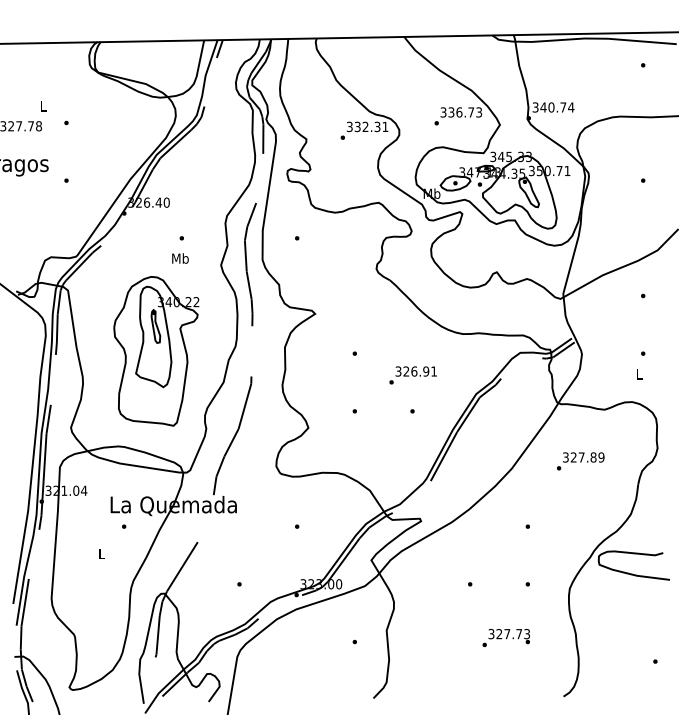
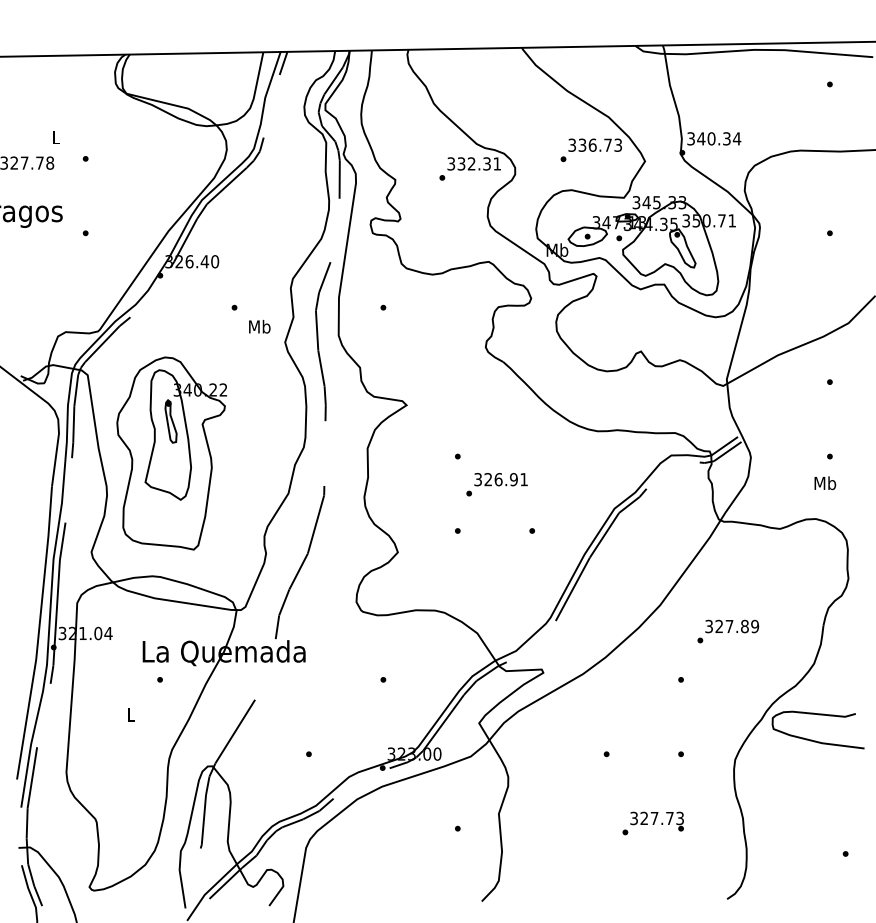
text: (563, 107) -> (726, 138), 340.74 -> 340.34
text: (180, 258) -> (259, 326), moved
part: (156, 351) -> (171, 453), moved
text: (639, 374) -> (825, 483), L -> Mb
text: (412, 375) -> (496, 484), moved
text: (580, 461) -> (728, 631), moved

